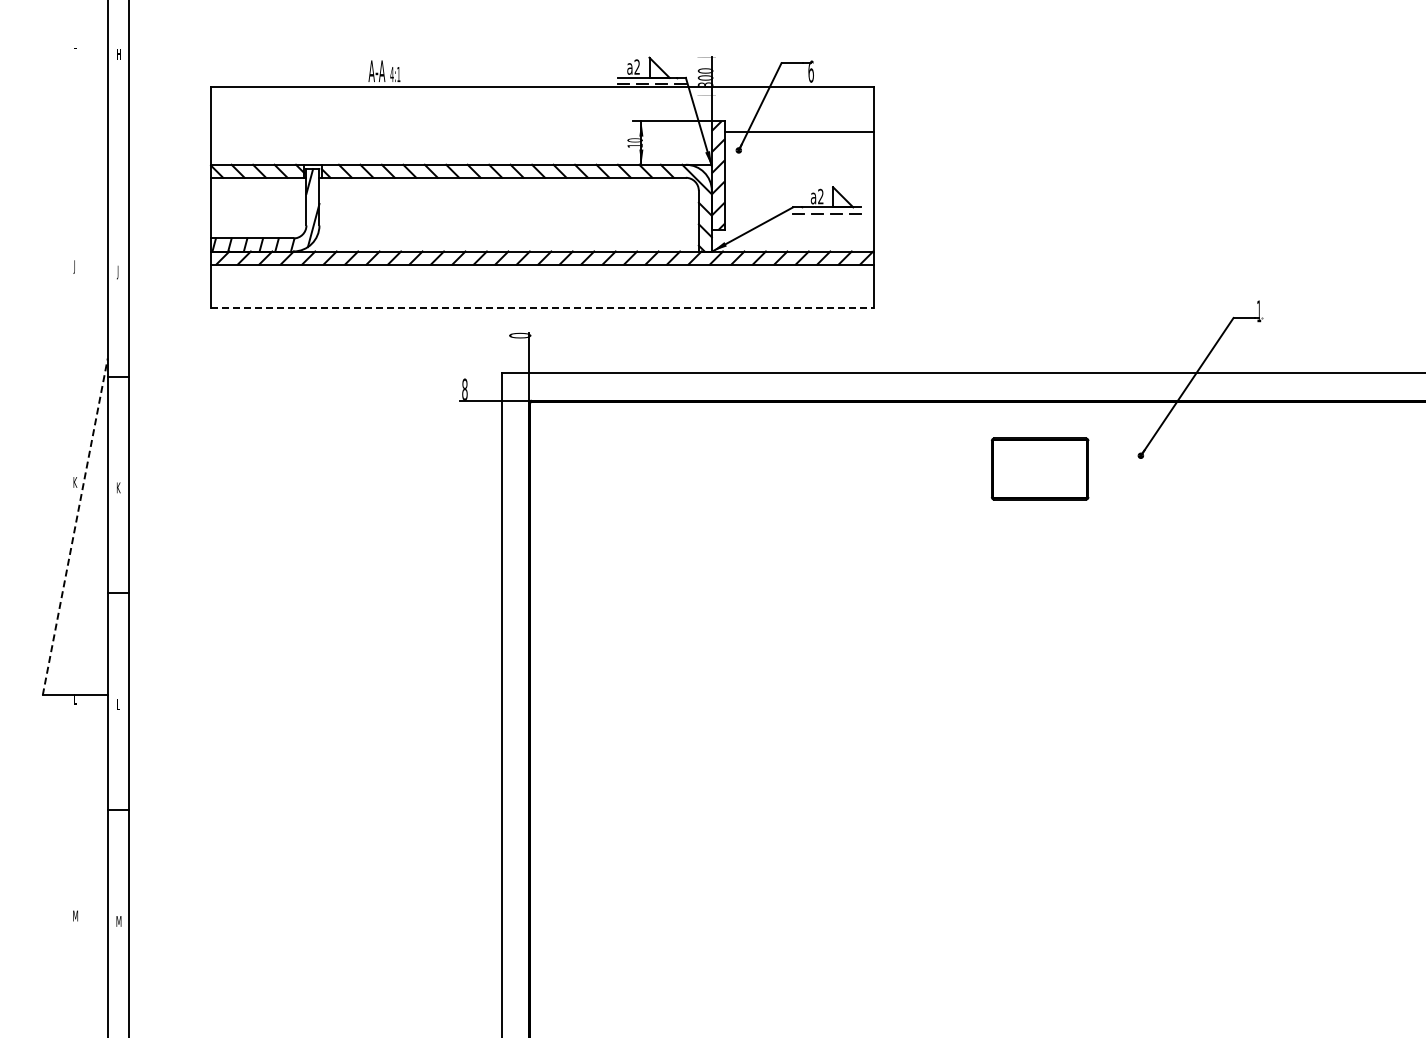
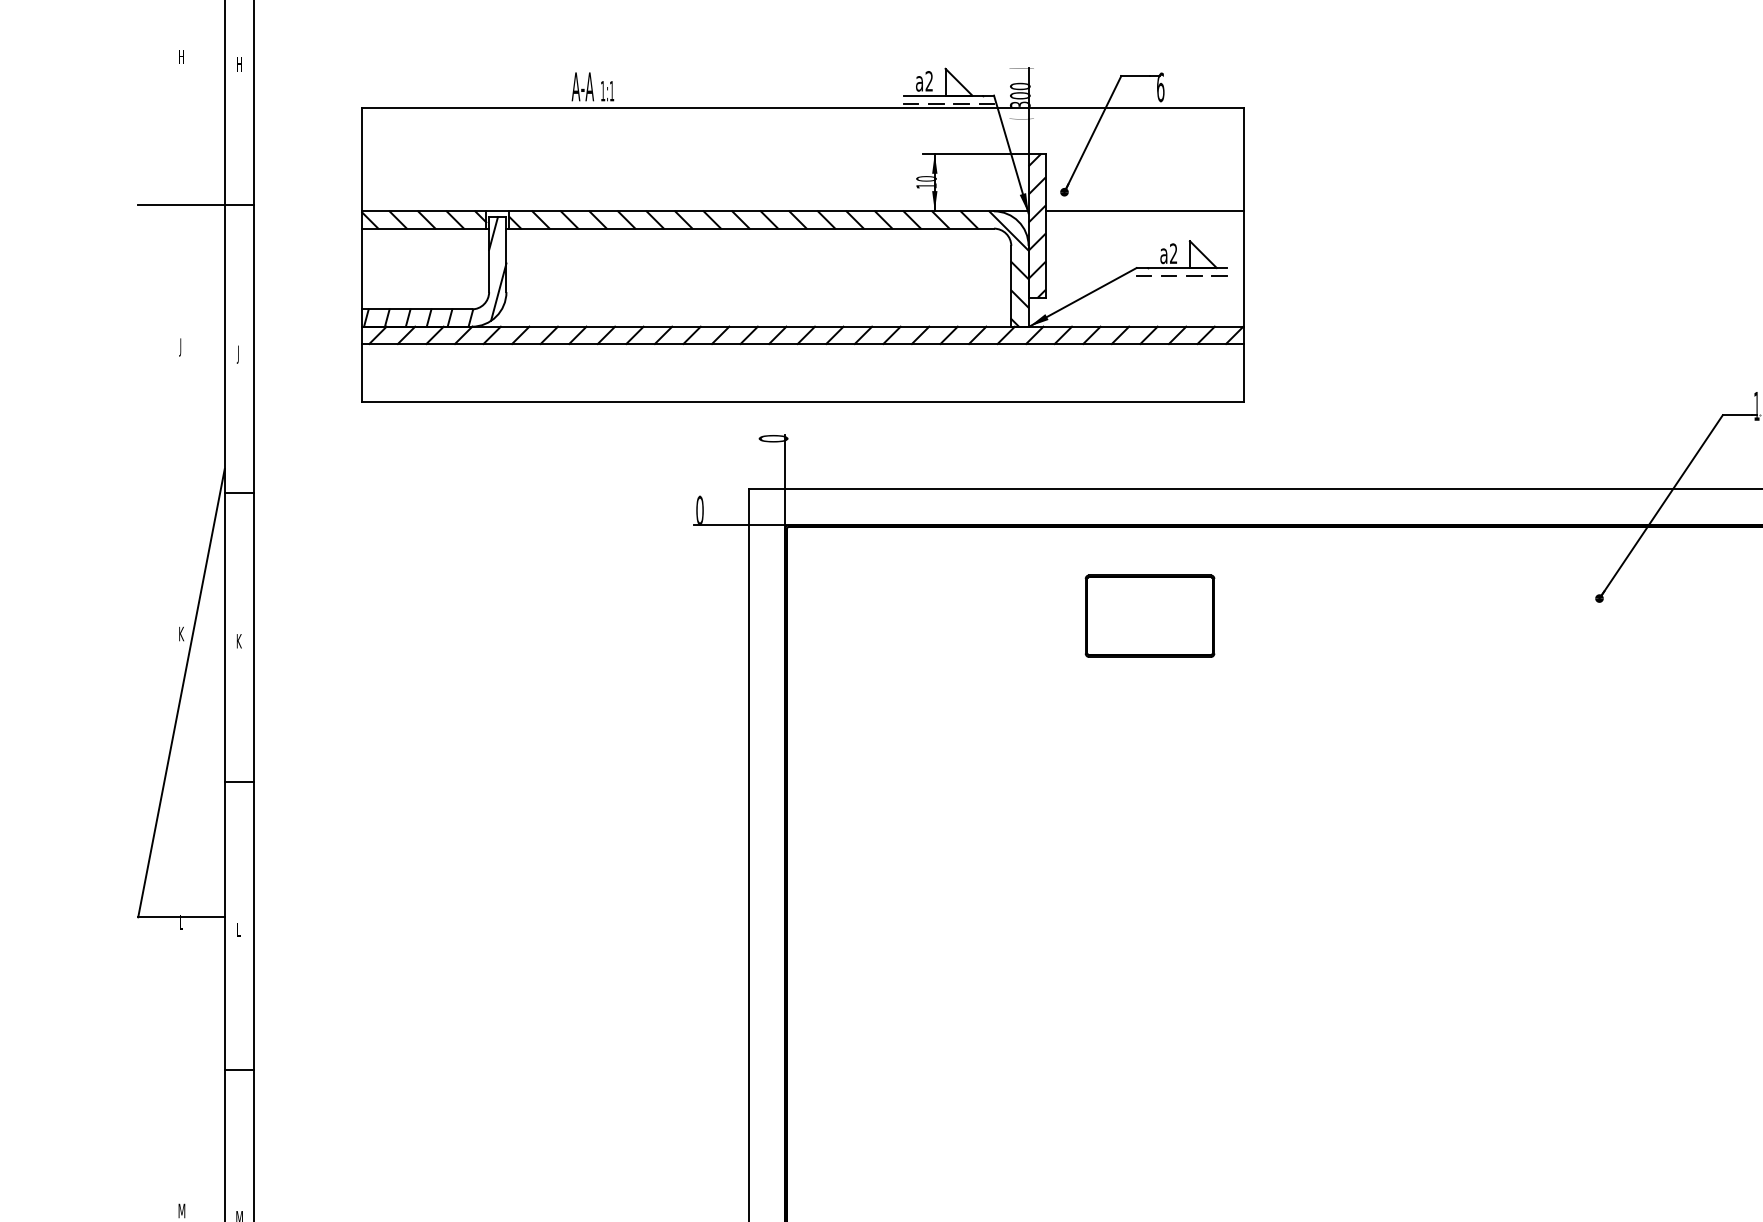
text: (391, 74) -> (602, 91), 4:1 -> 1:1
line: (799, 131) -> (1145, 210), moved
line: (85, 159) -> (195, 204), added
line: (542, 308) -> (803, 402), dashed -> solid
text: (464, 389) -> (699, 510), 8 -> 0
part: (1040, 468) -> (1150, 615), moved
line: (75, 526) -> (181, 692), dashed -> solid

